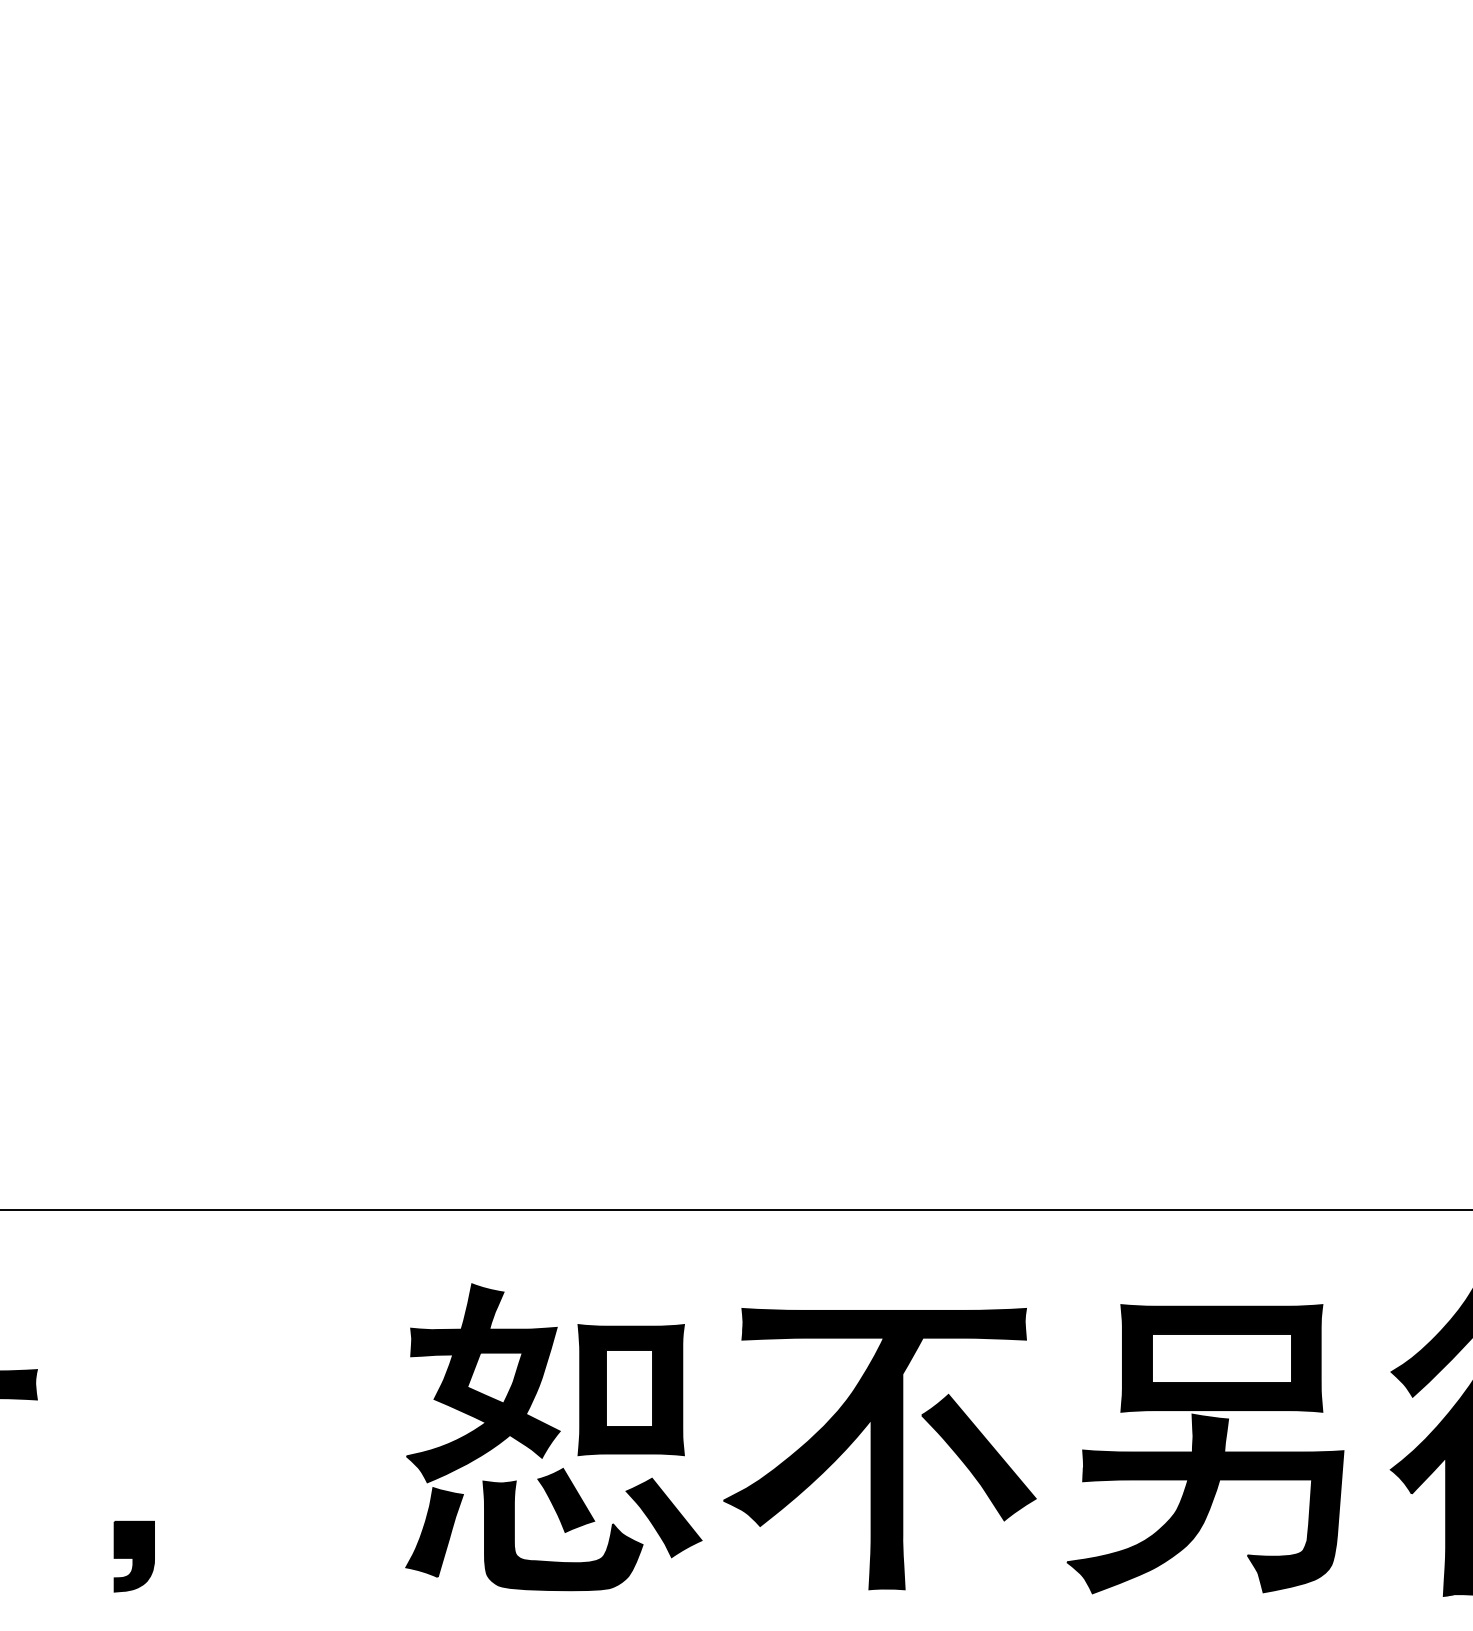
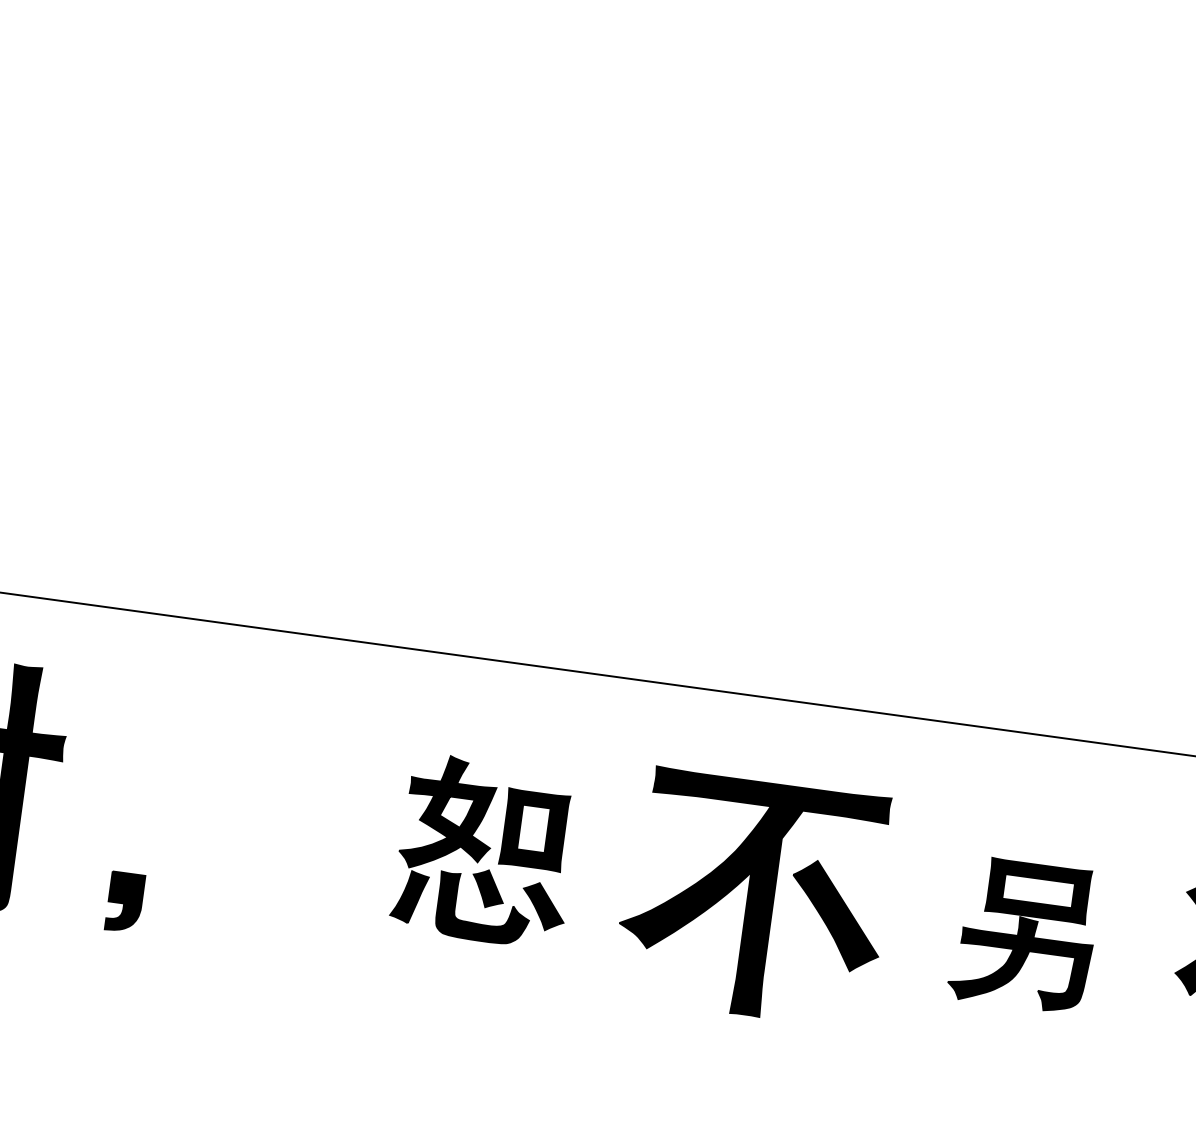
part: (553, 1437) -> (485, 851), size x0.7
part: (1205, 1449) -> (1024, 935), size x0.6

